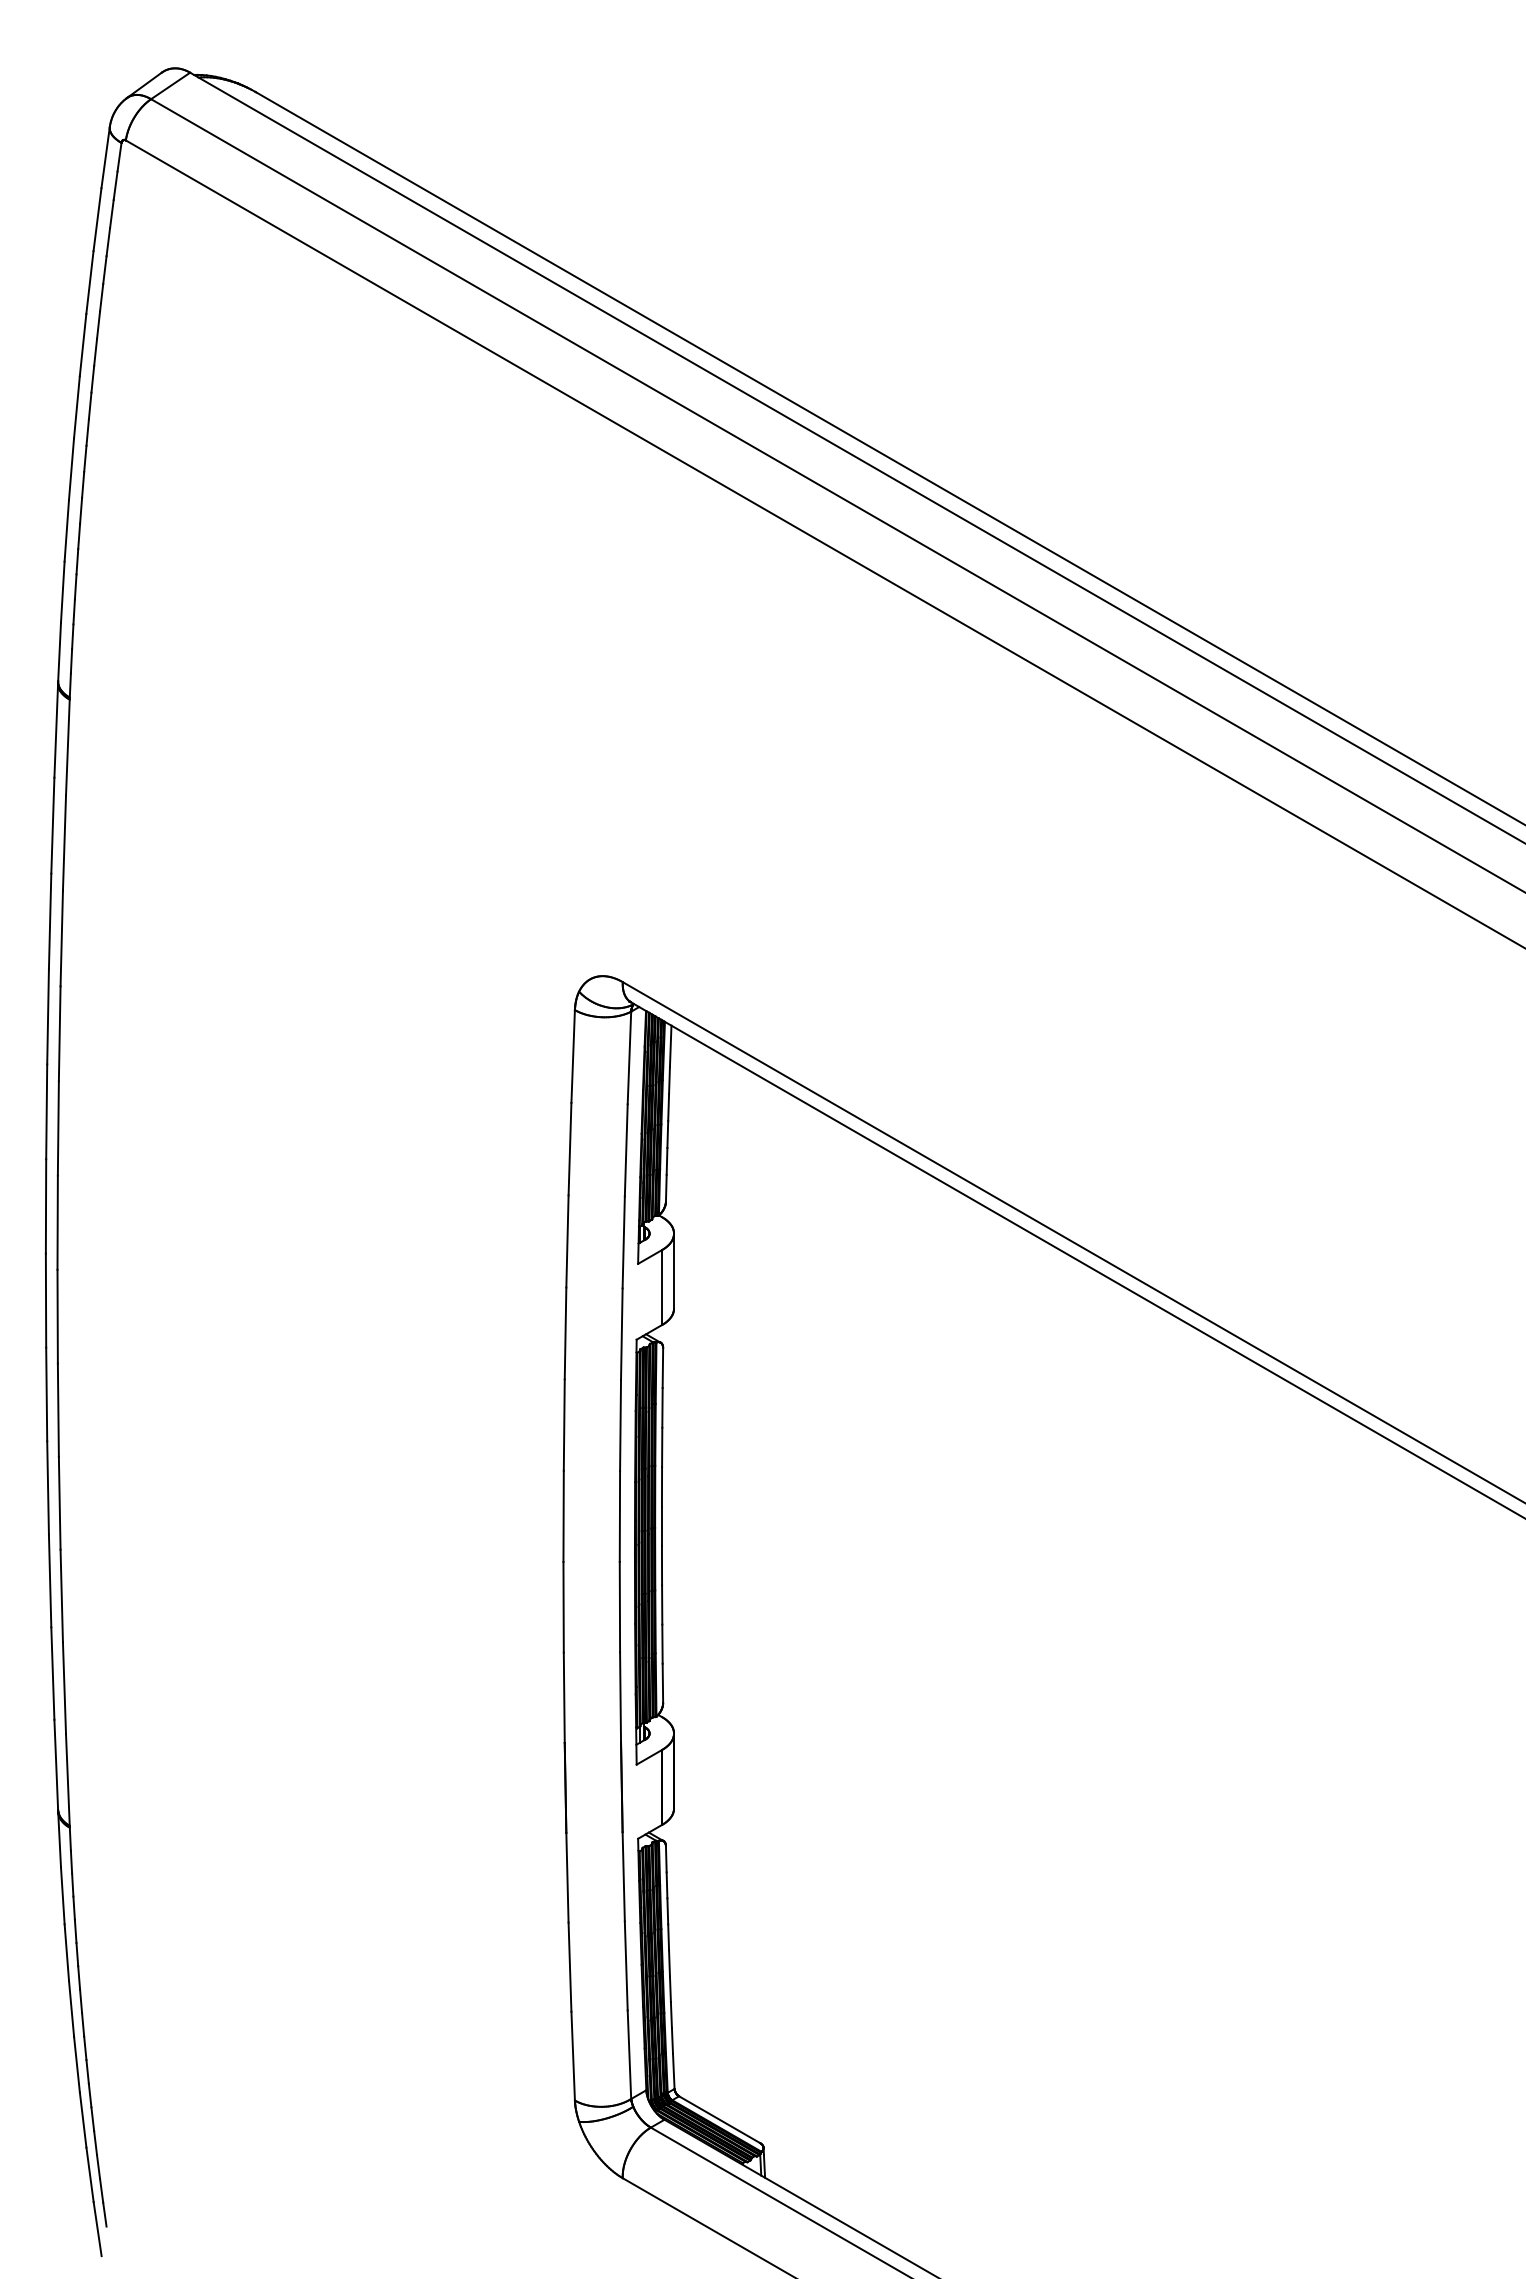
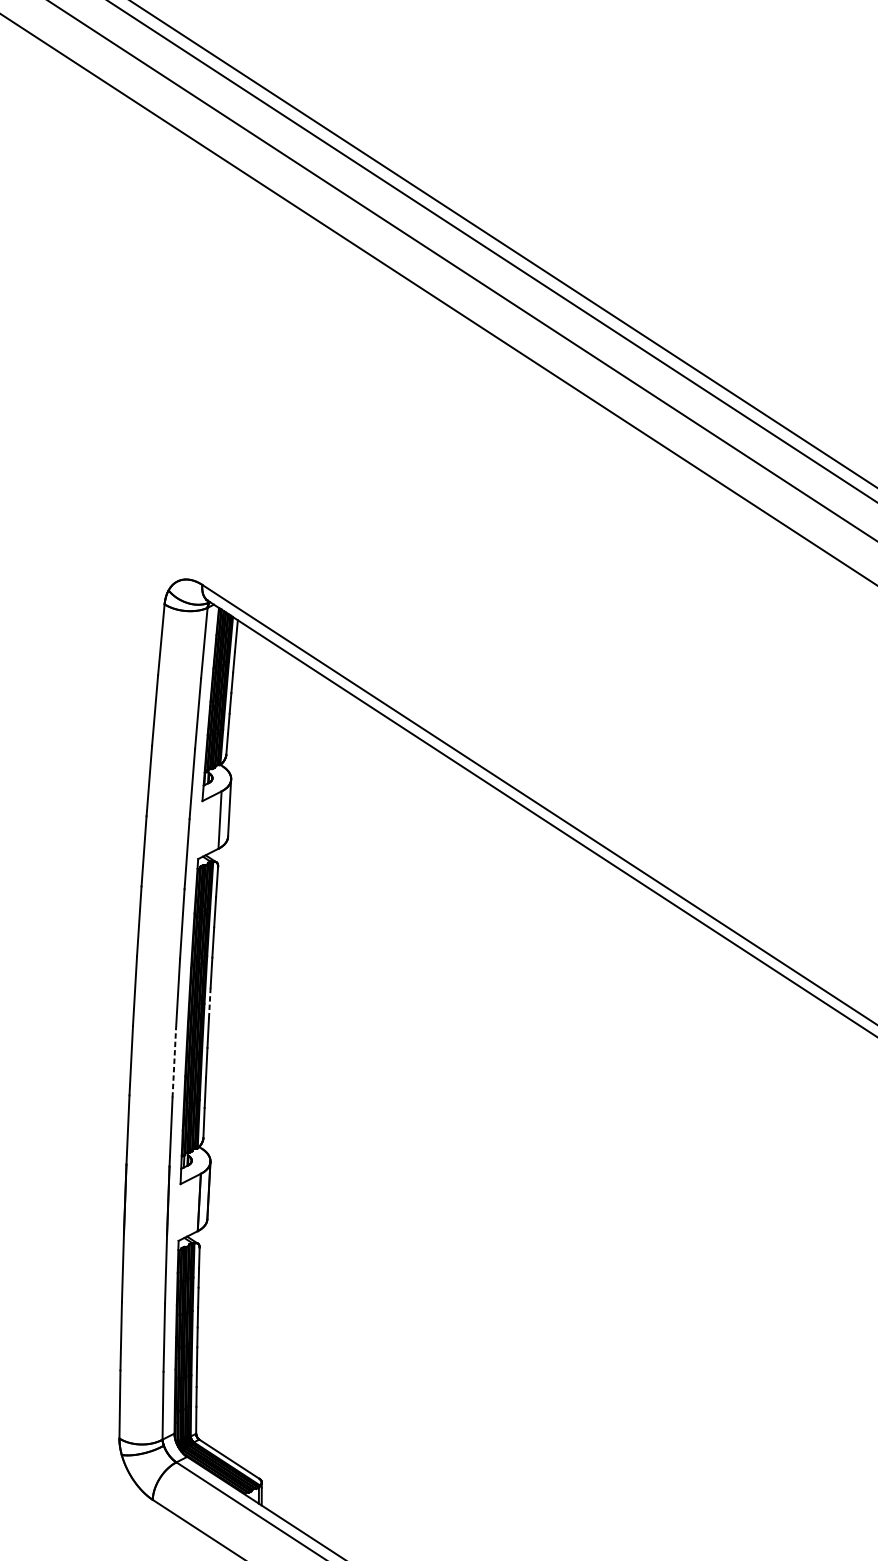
line: (661, 1526) -> (209, 1002), solid -> dashed
line: (619, 1606) -> (174, 1062), solid -> dashed

